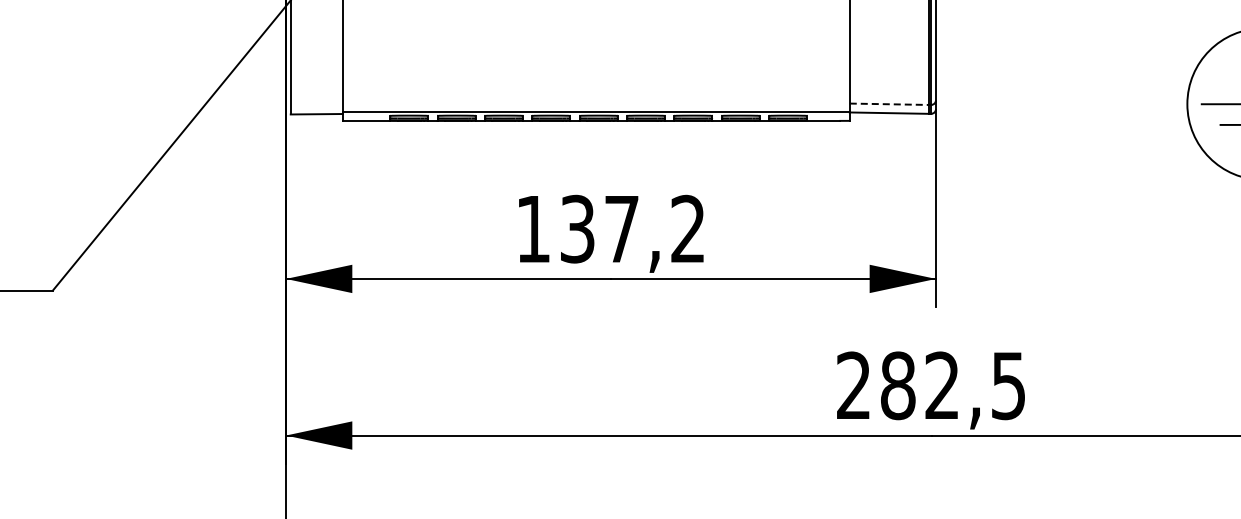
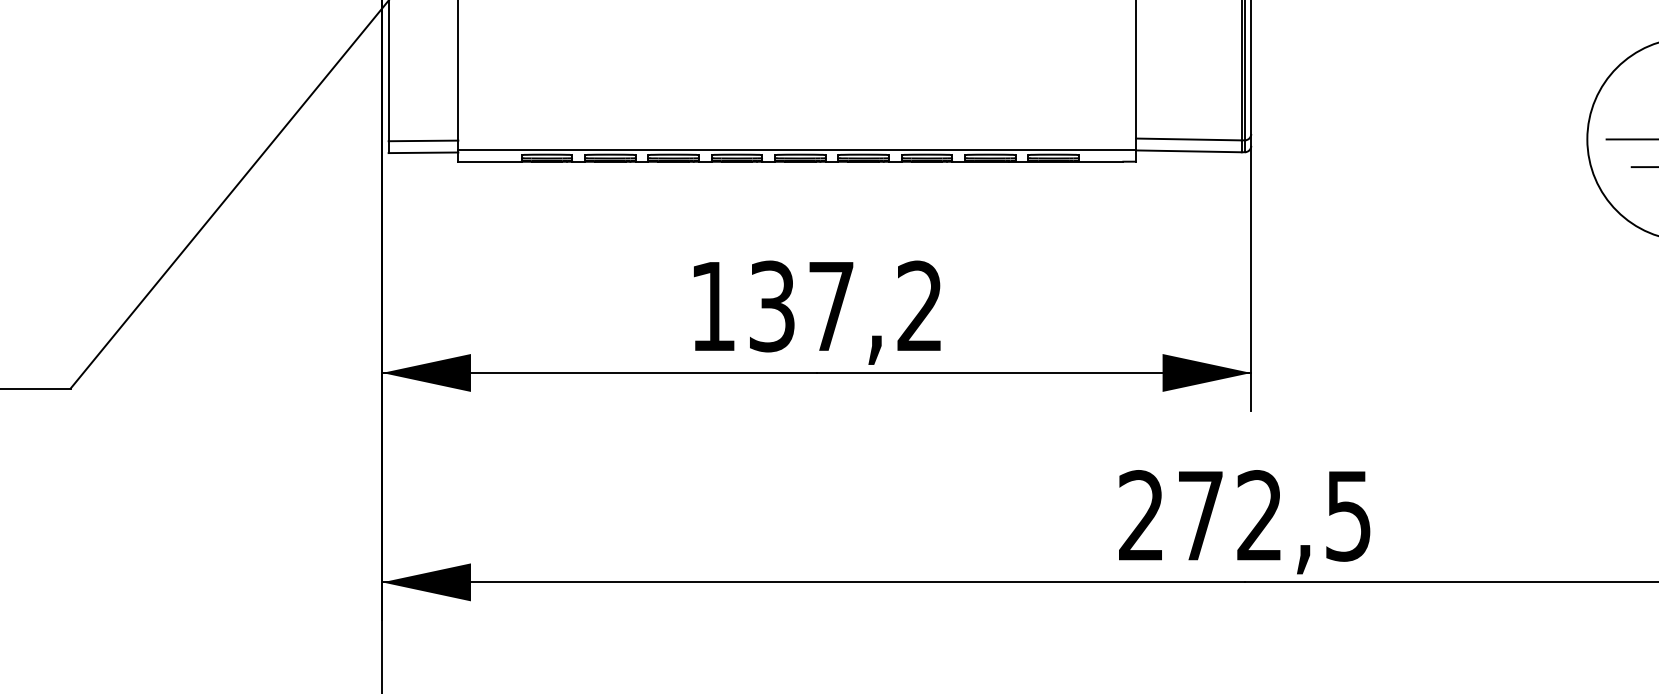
line: (889, 104) -> (1189, 139), dashed -> solid
line: (316, 105) -> (423, 141), added
text: (898, 385) -> (1201, 515), 282,5 -> 272,5

